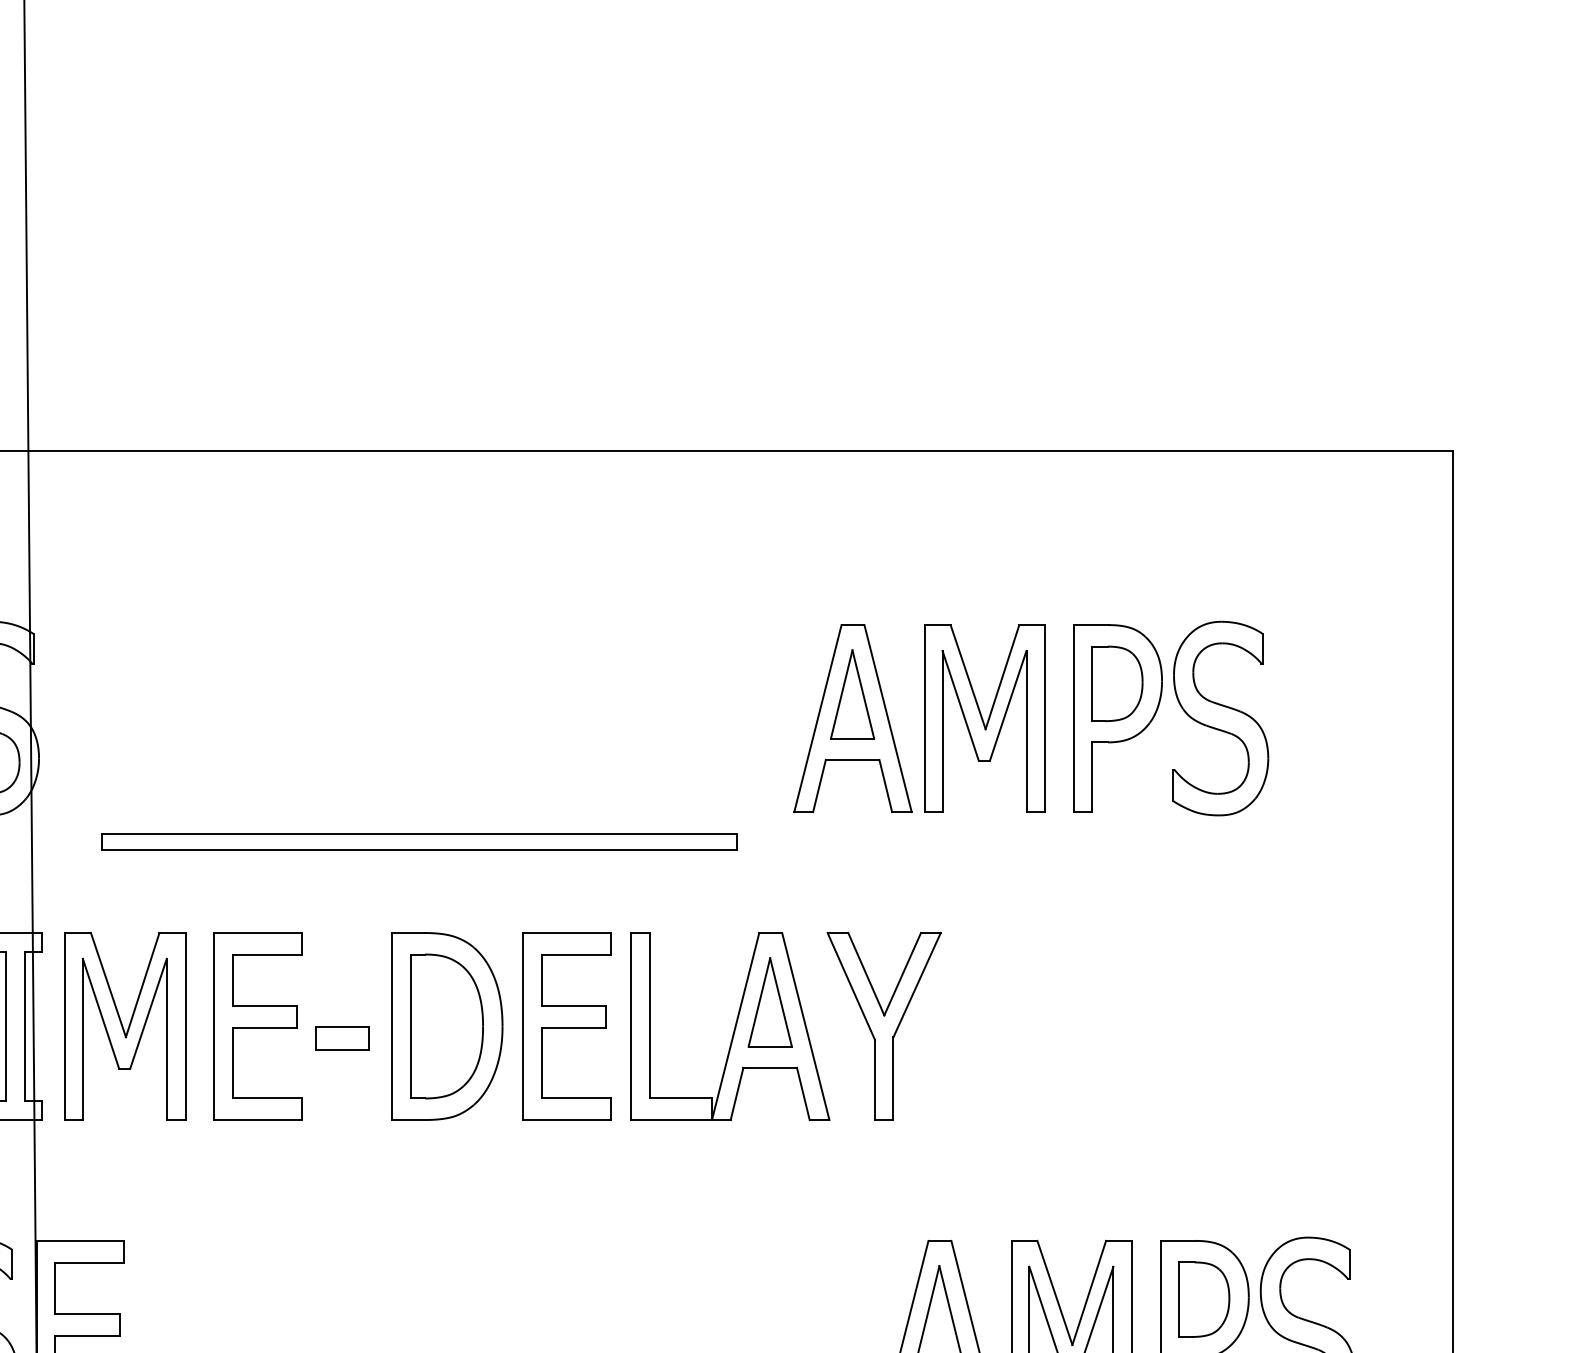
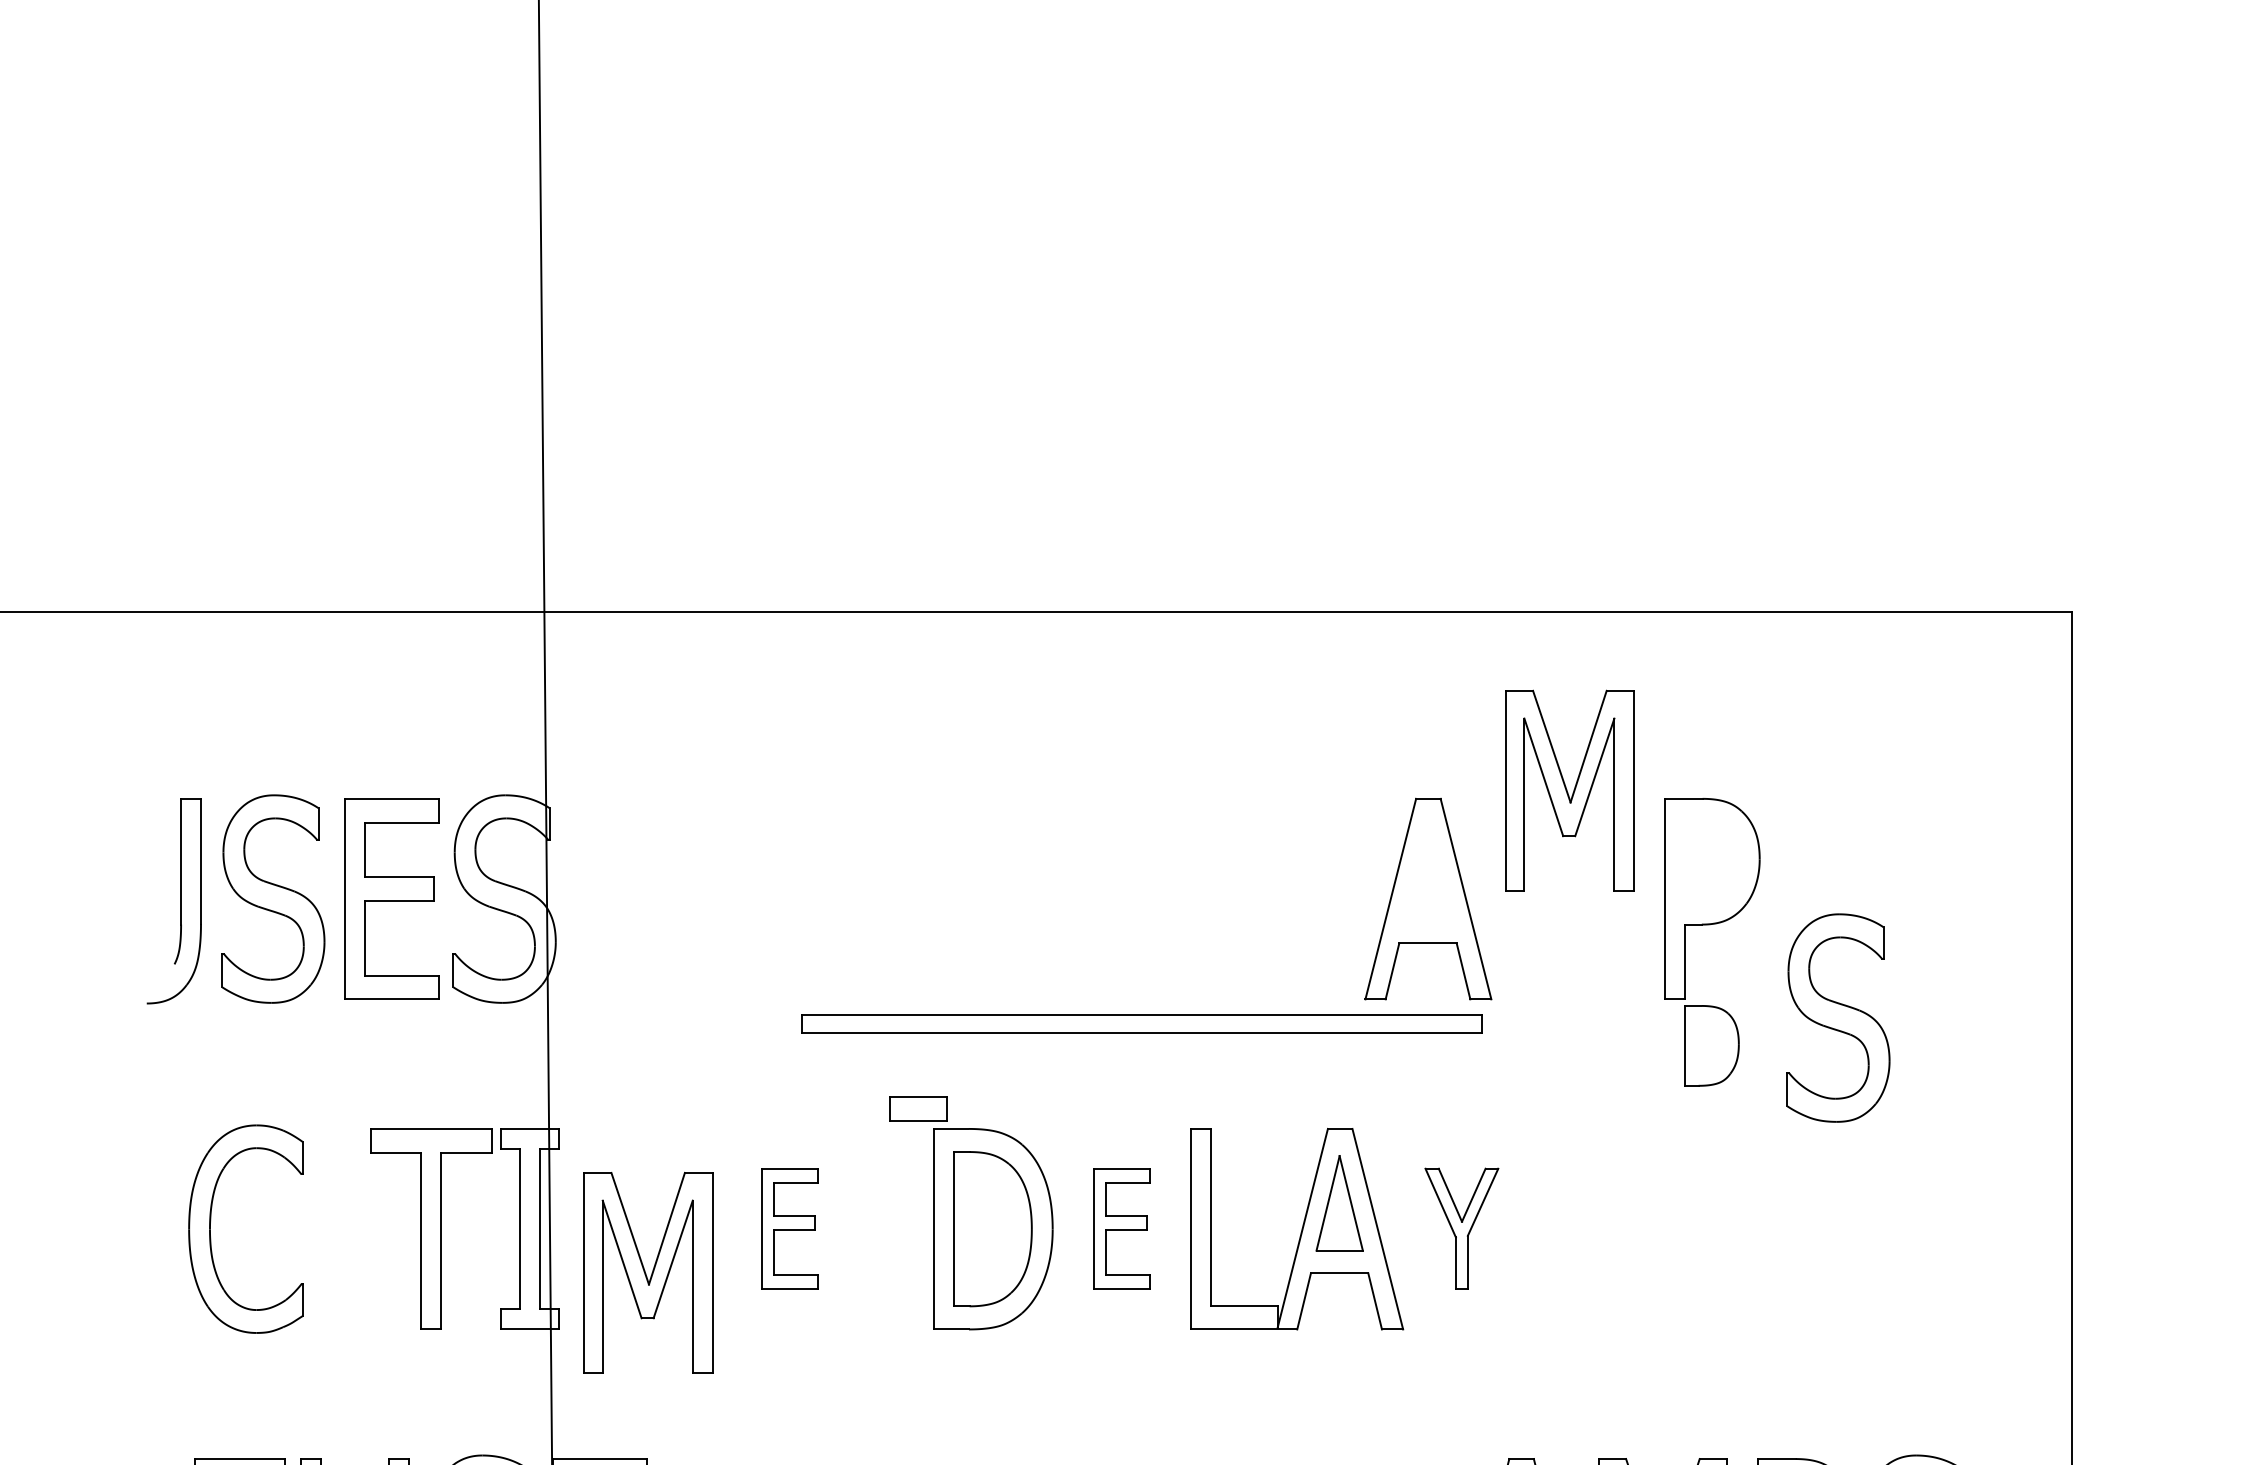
part: (1117, 683) -> (1711, 1045), moved
part: (852, 694) -> (1427, 873), removed
part: (984, 718) -> (1569, 790), moved
part: (1220, 718) -> (1838, 1017), moved
part: (419, 841) -> (1141, 1023), moved
part: (125, 1025) -> (648, 1272), moved
part: (257, 1025) -> (789, 1228), size x0.6
part: (566, 1025) -> (1121, 1228), size x0.6
part: (883, 1025) -> (1461, 1228), size x0.6
part: (342, 1037) -> (918, 1108), moved

